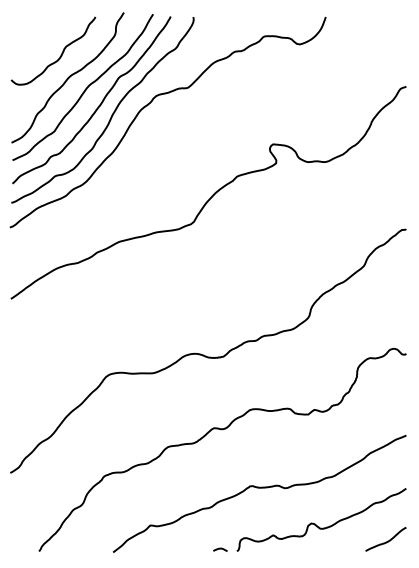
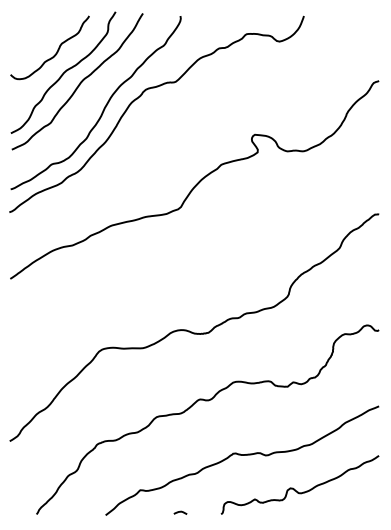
curve: (98, 105) -> (91, 98), removed
curve: (385, 541) -> (359, 505), removed
curve: (220, 549) -> (180, 512), moved

